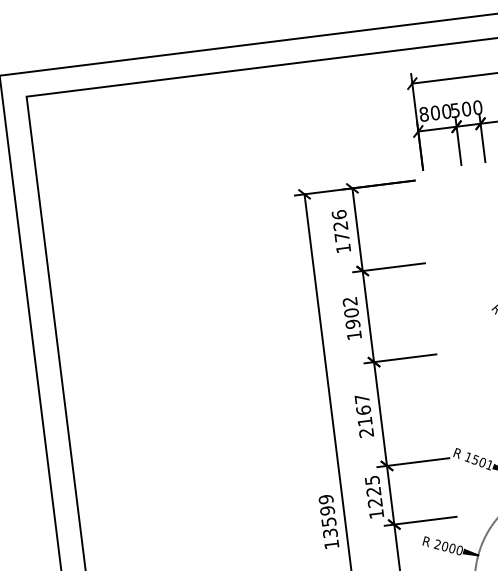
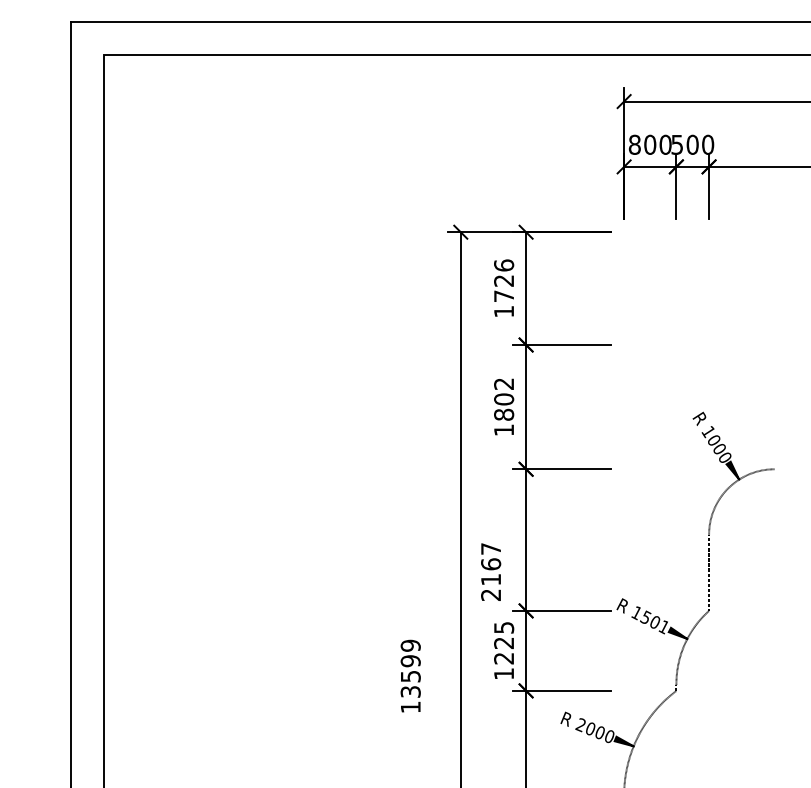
text: (353, 323) -> (504, 414), 1902 -> 1802
text: (364, 415) -> (491, 571), moved
text: (328, 521) -> (410, 675), moved

